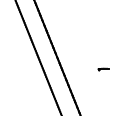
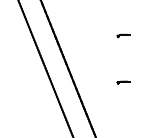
part: (103, 30) -> (123, 36), added

